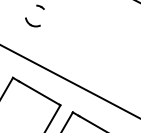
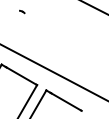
part: (32, 22) -> (16, 23), removed

